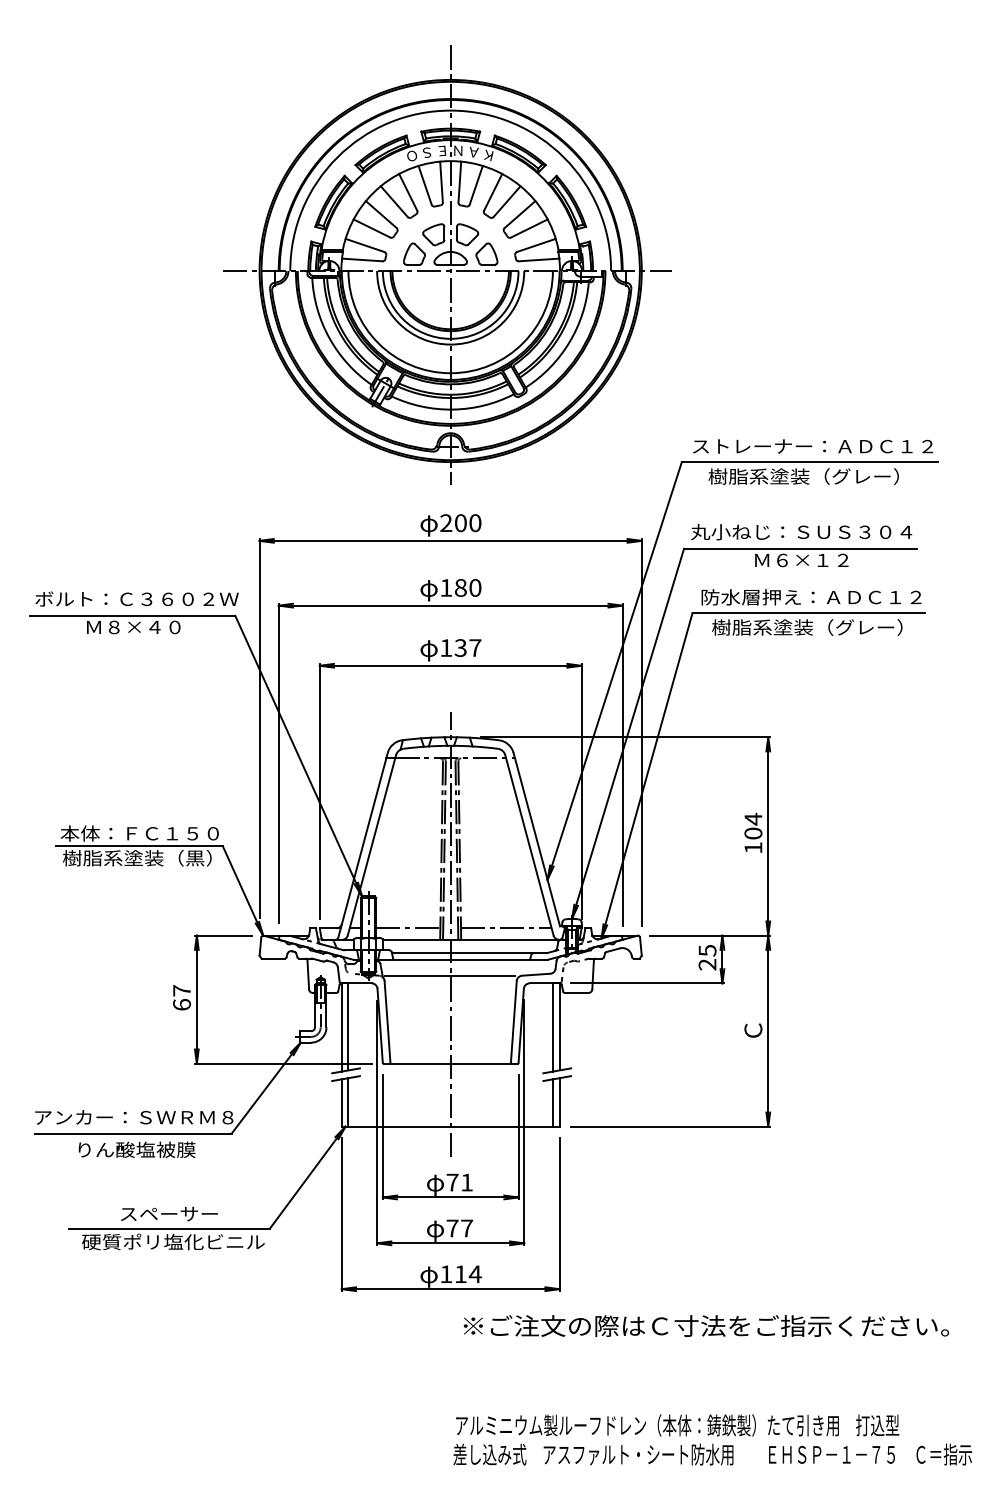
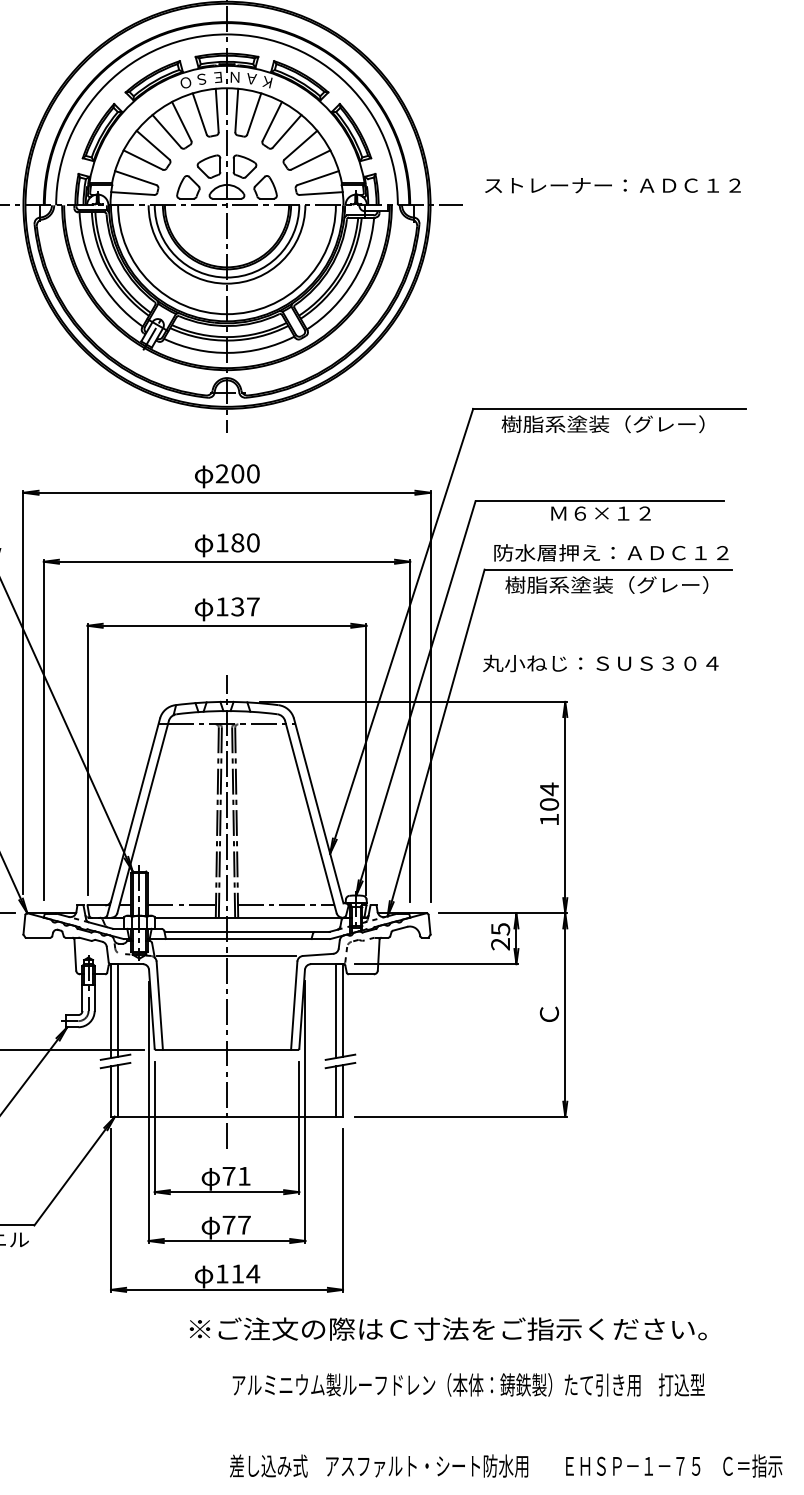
text: (813, 446) -> (613, 185), moved
text: (801, 532) -> (600, 663), moved
text: (706, 1325) -> (448, 1328), moved
text: (677, 1425) -> (468, 1385), moved

